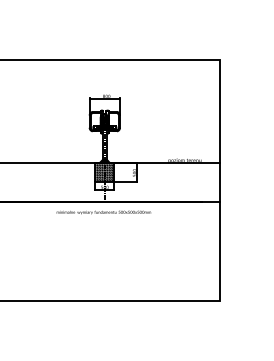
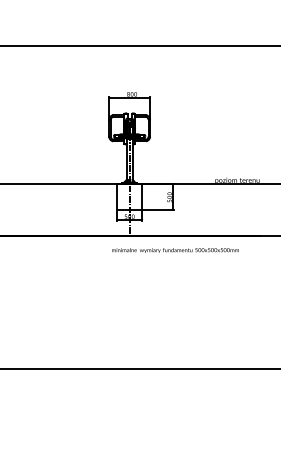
hatch: (104, 172) -> (129, 196), removed
text: (103, 212) -> (174, 250), moved

